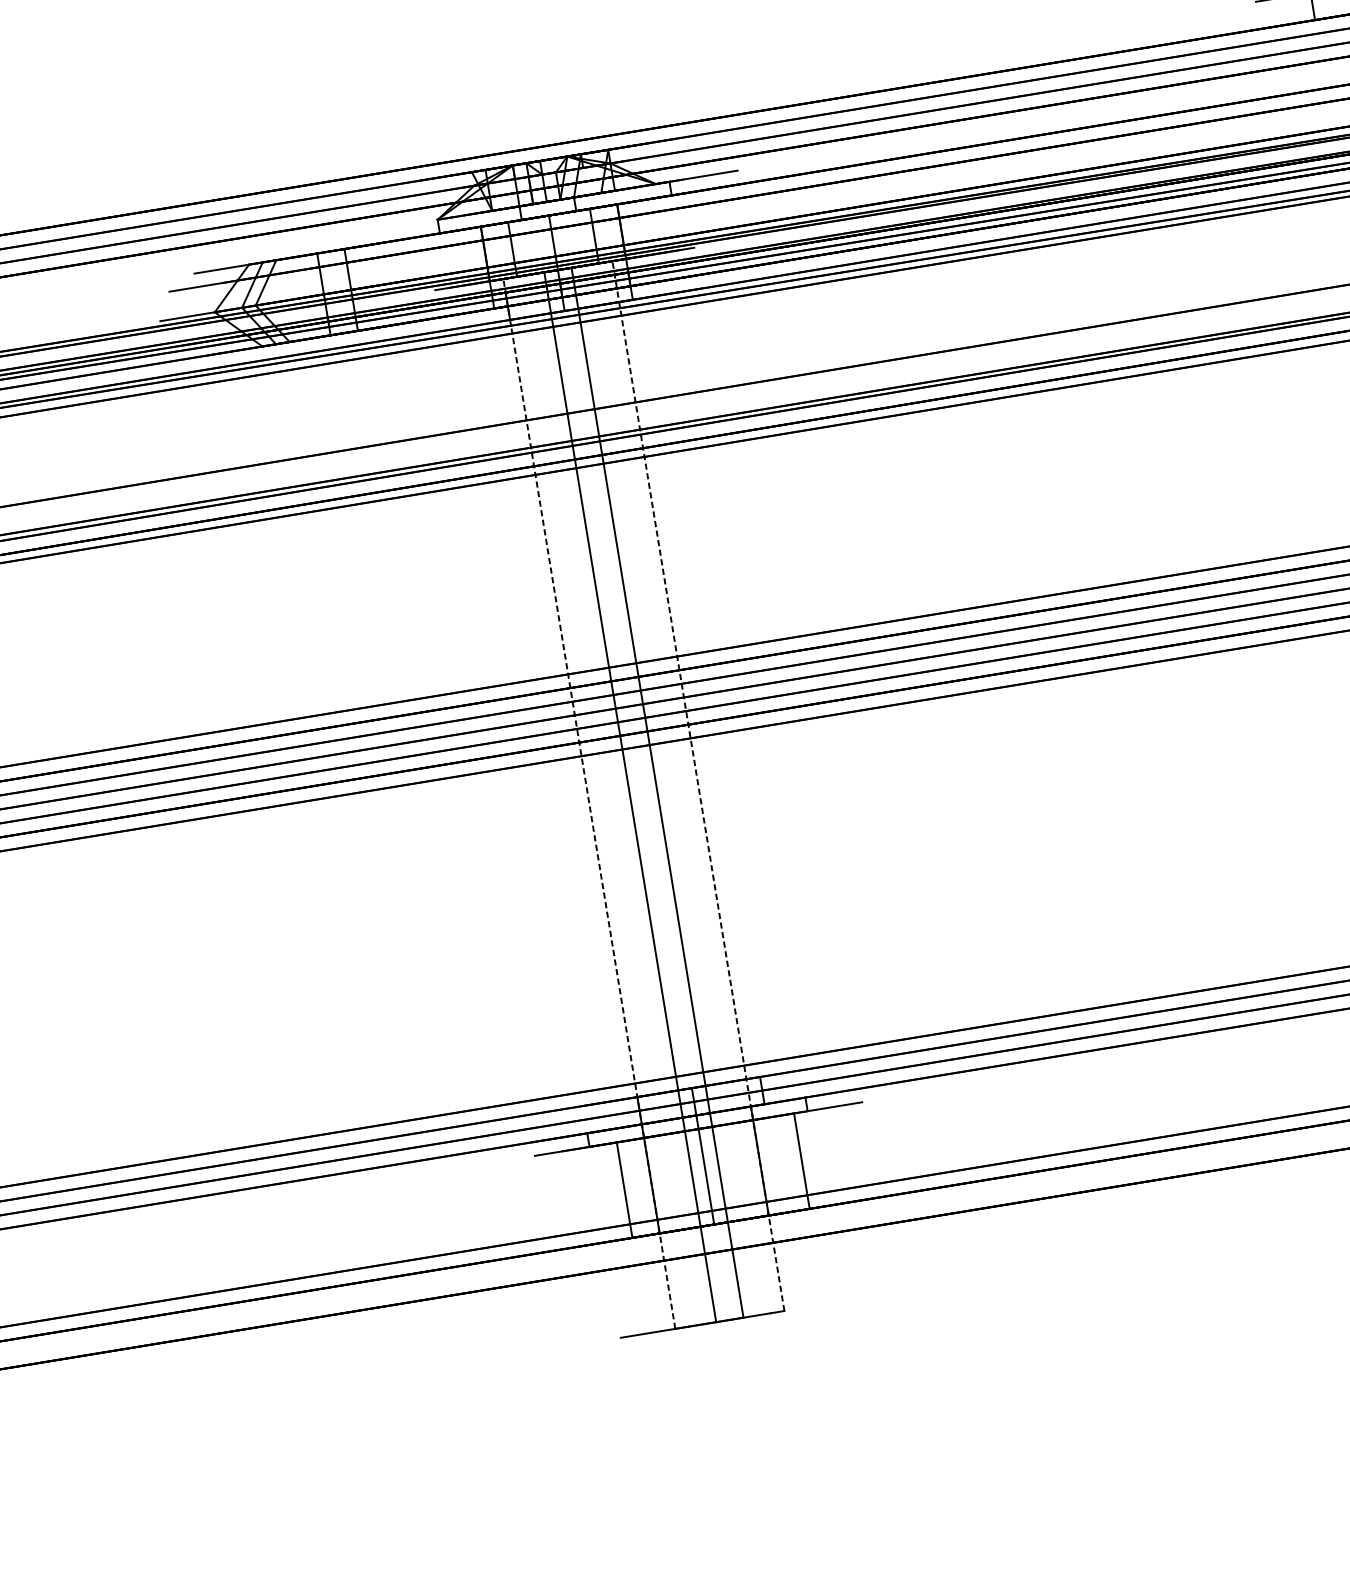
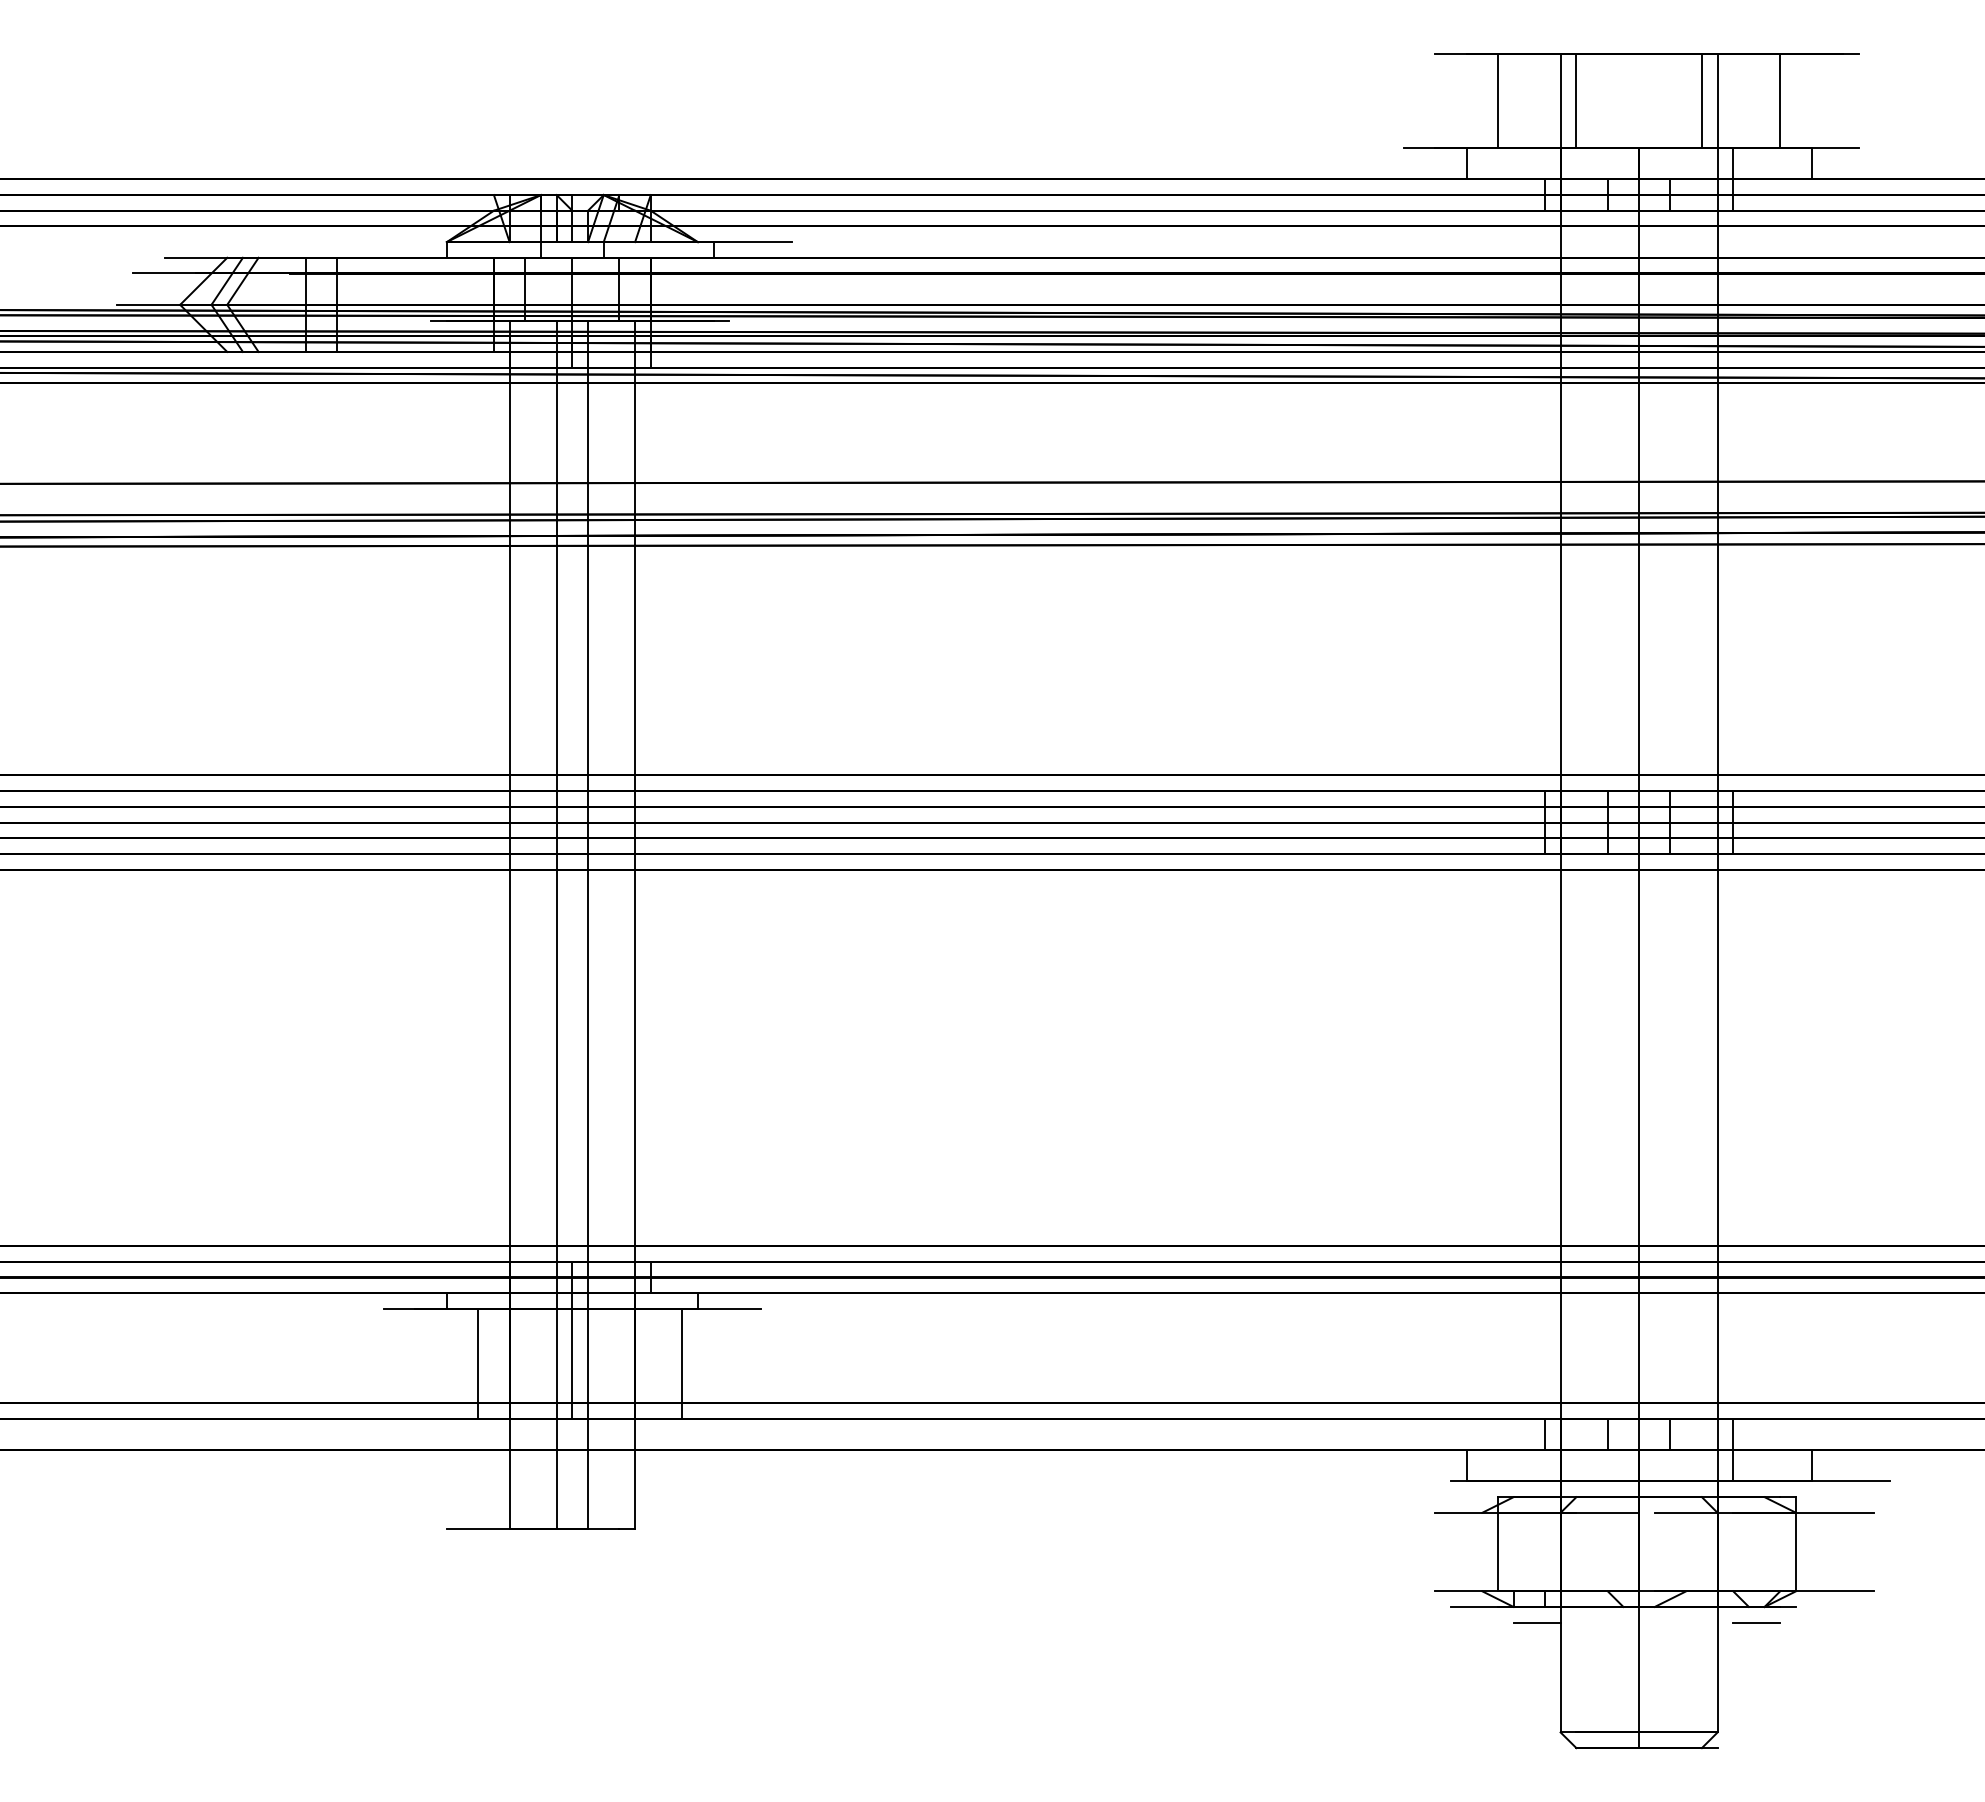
line: (698, 786) -> (635, 924), dashed -> solid
line: (589, 803) -> (509, 924), dashed -> solid

